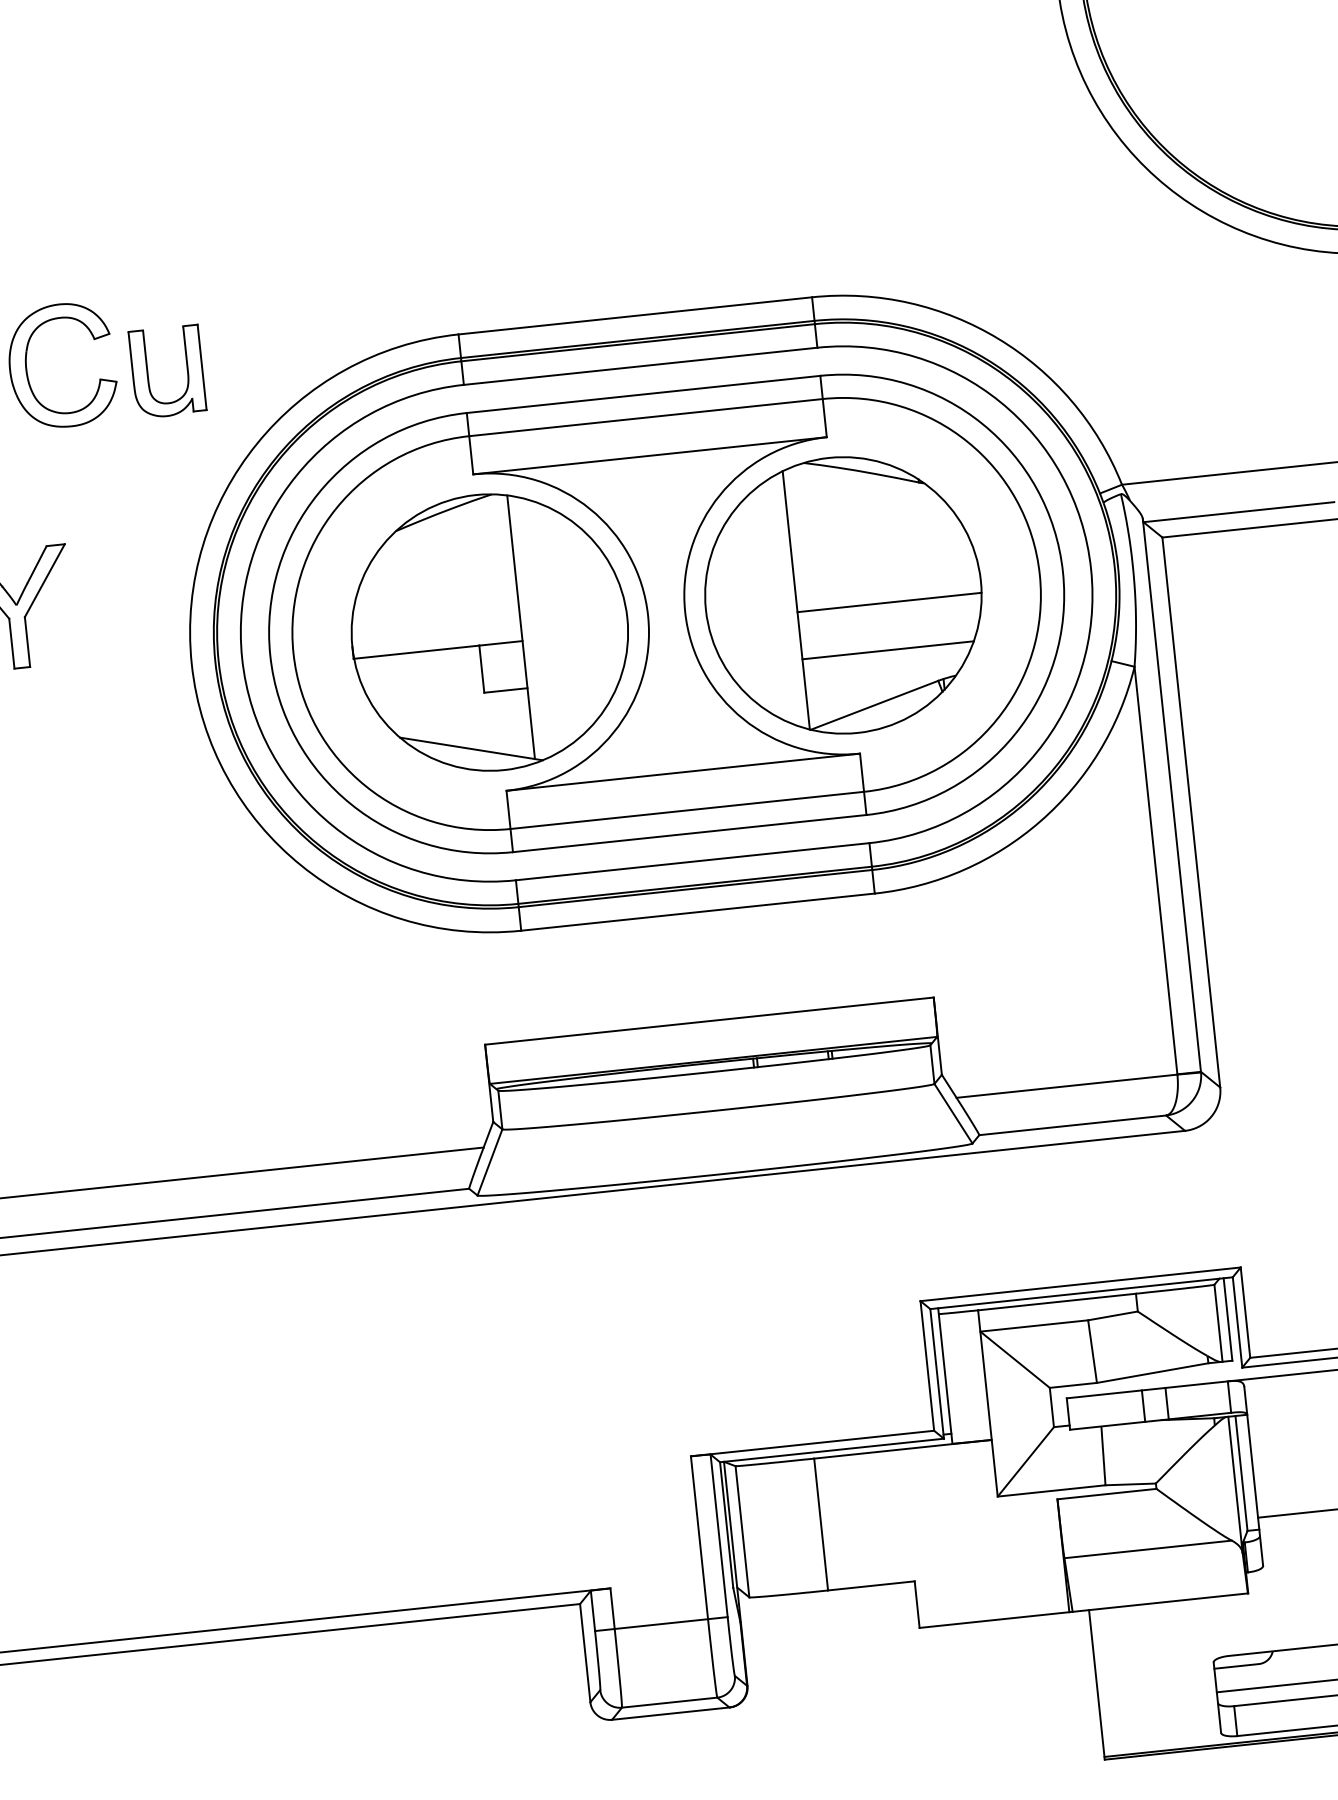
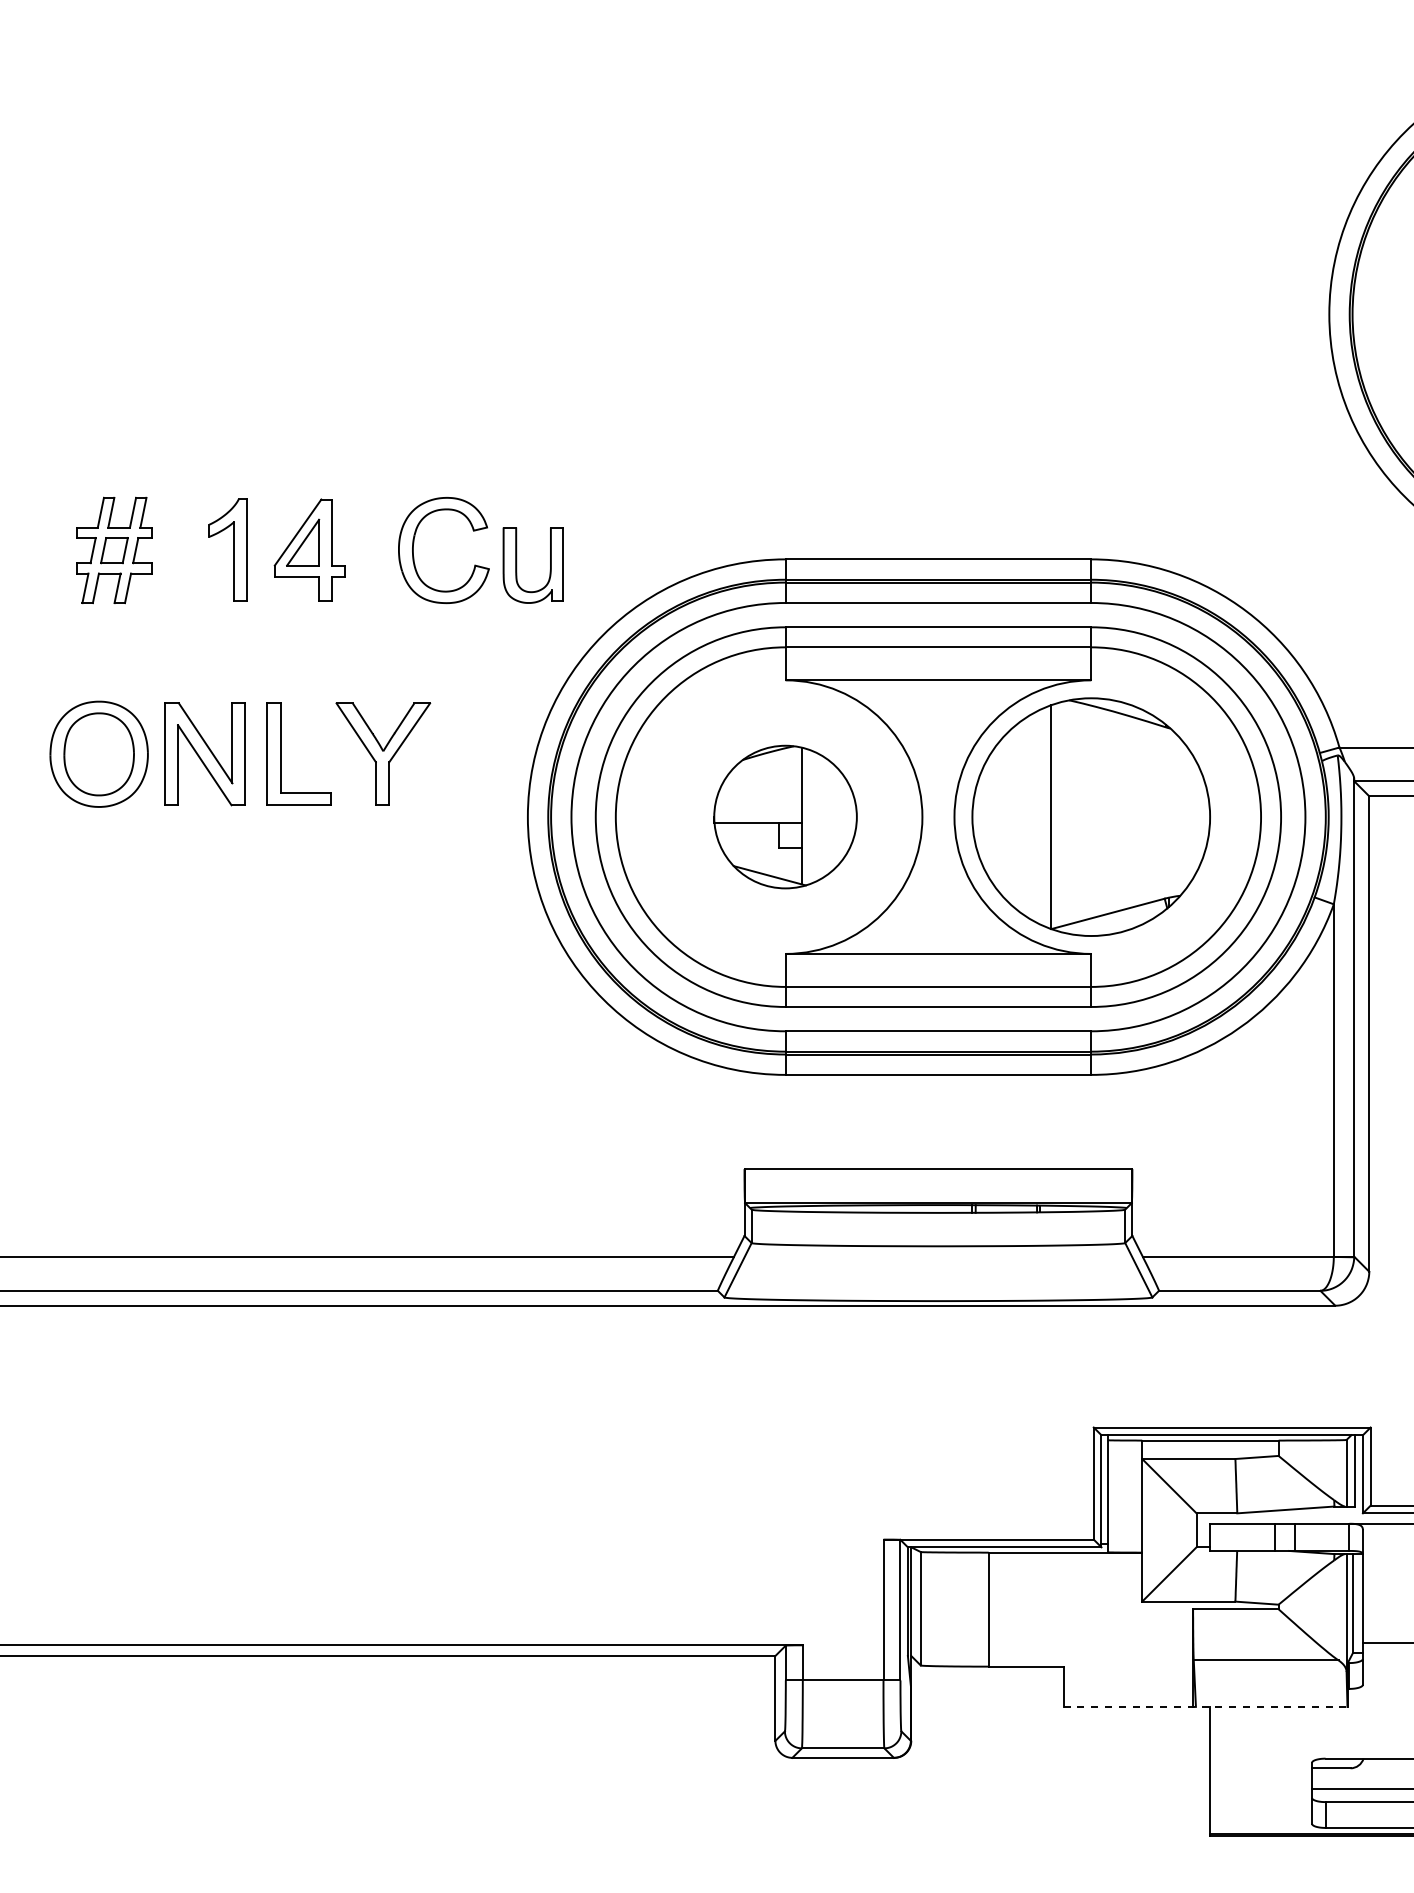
line: (888, 602) -> (1129, 827), removed
part: (489, 631) -> (785, 816), size x0.6
line: (888, 650) -> (1124, 868), removed
line: (1084, 1610) -> (1206, 1706), solid -> dashed

